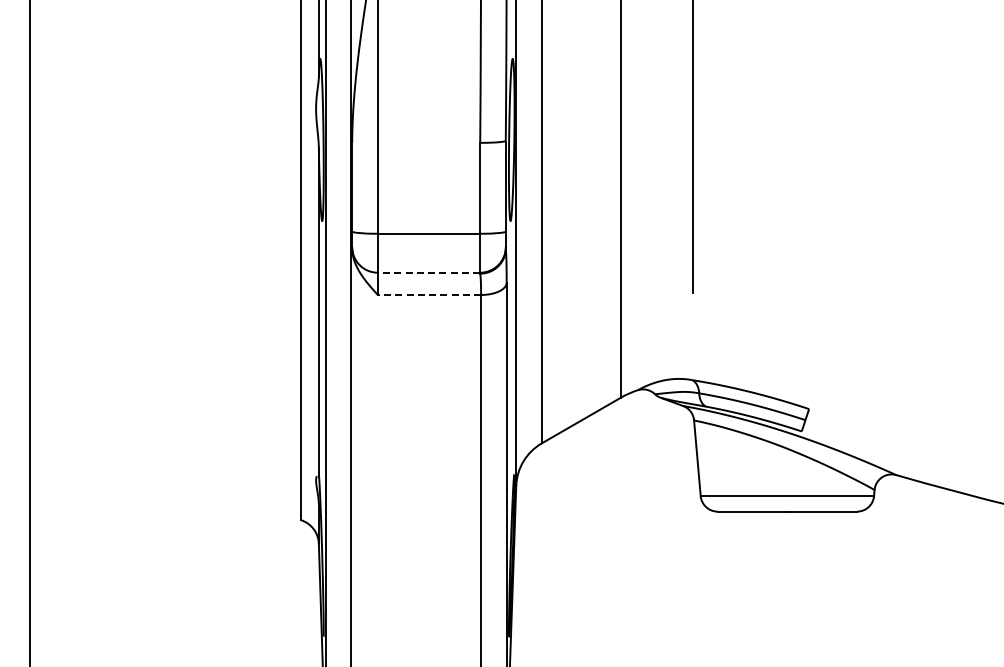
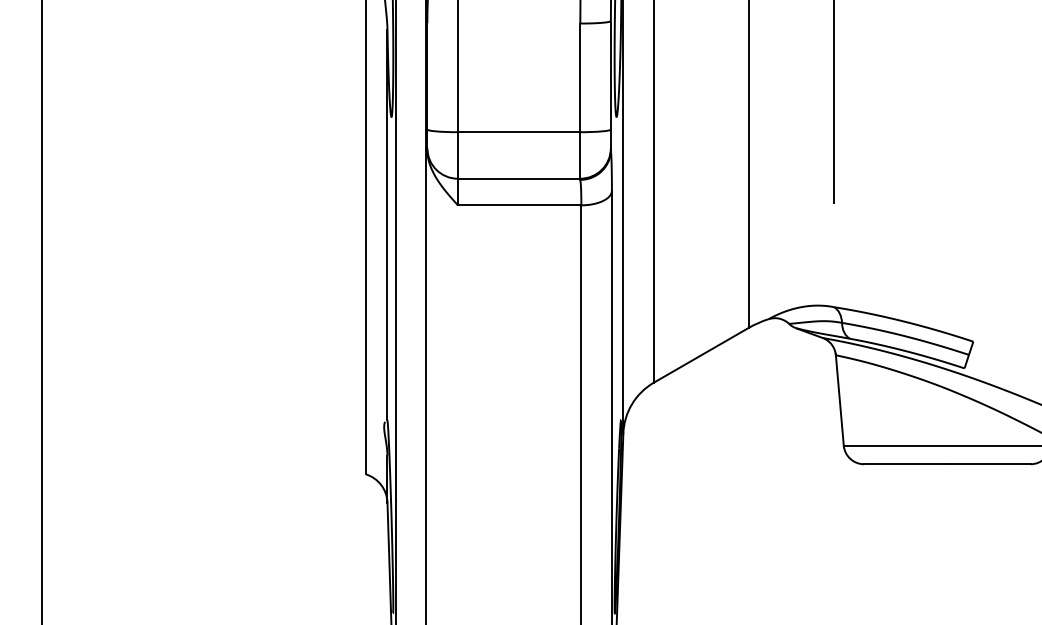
line: (428, 272) -> (518, 178), dashed -> solid
line: (429, 294) -> (519, 204), dashed -> solid

